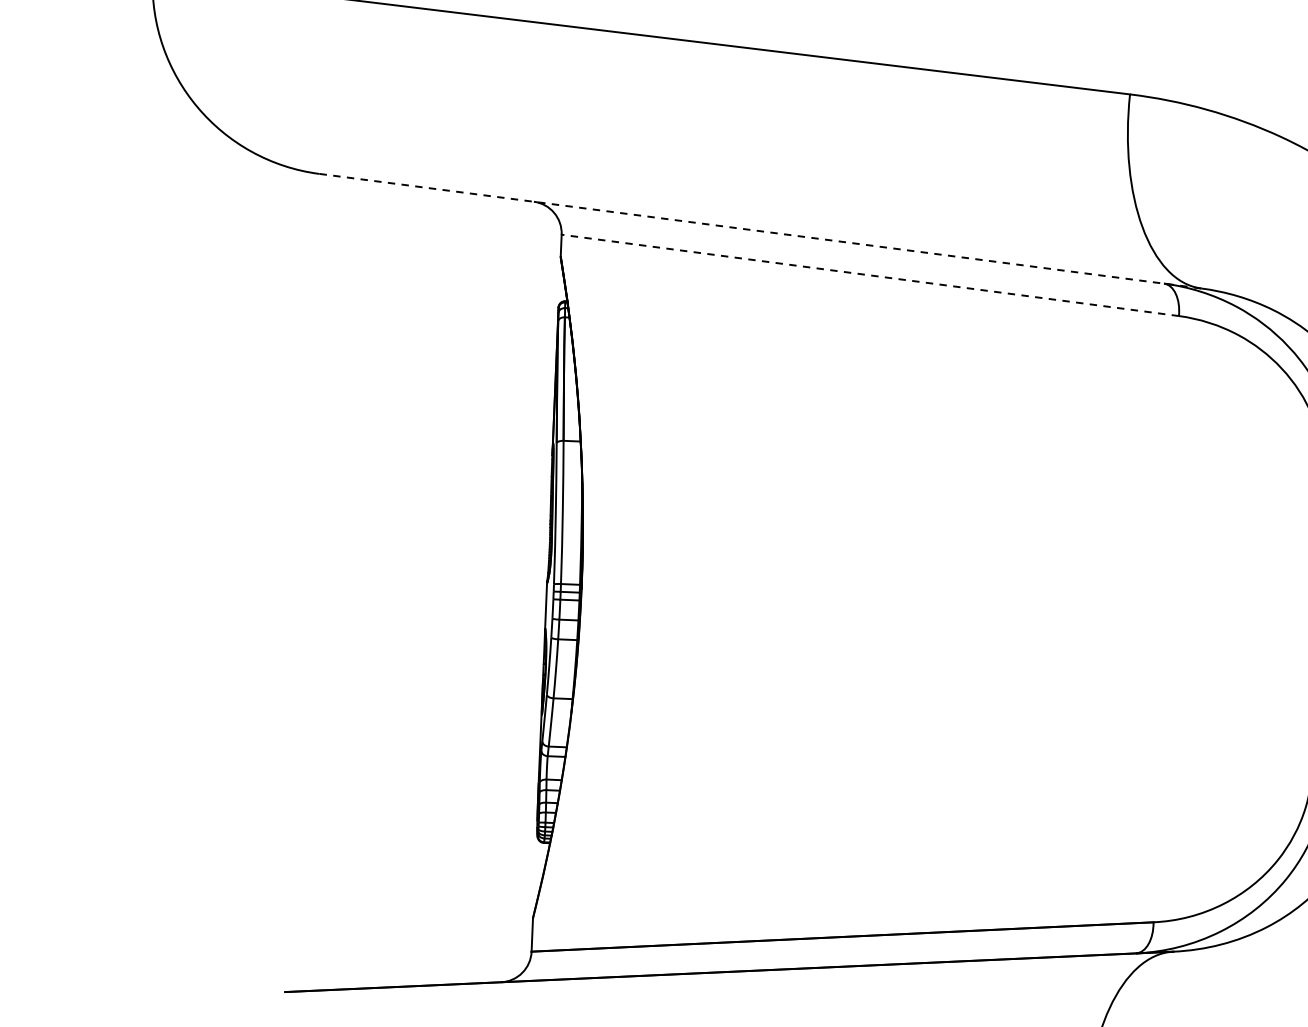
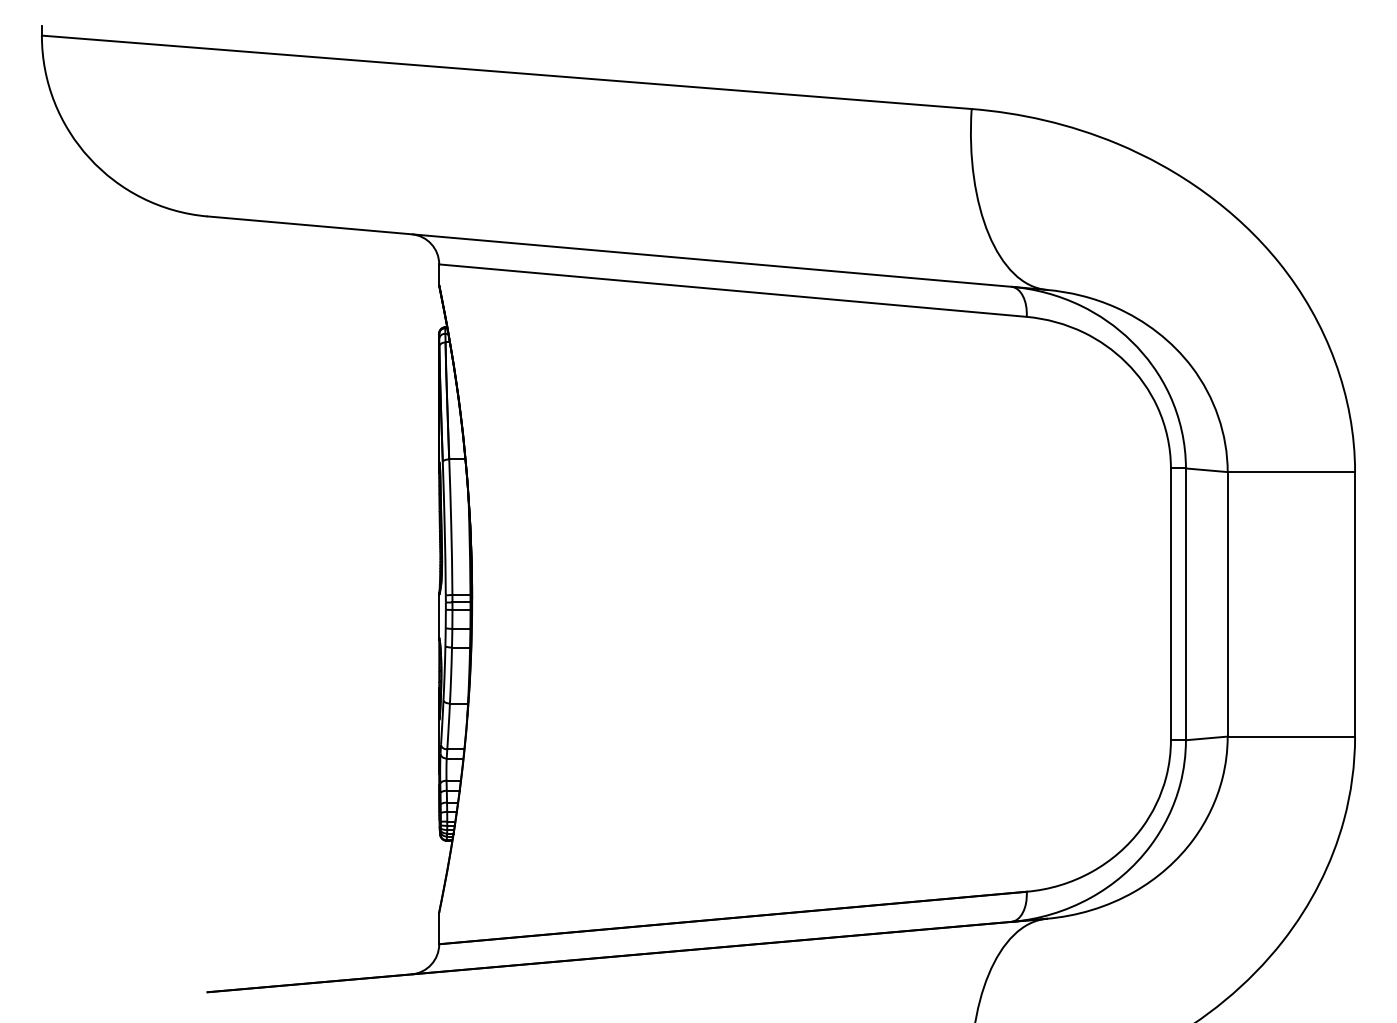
line: (759, 231) -> (626, 253), dashed -> solid
line: (870, 275) -> (733, 290), dashed -> solid

